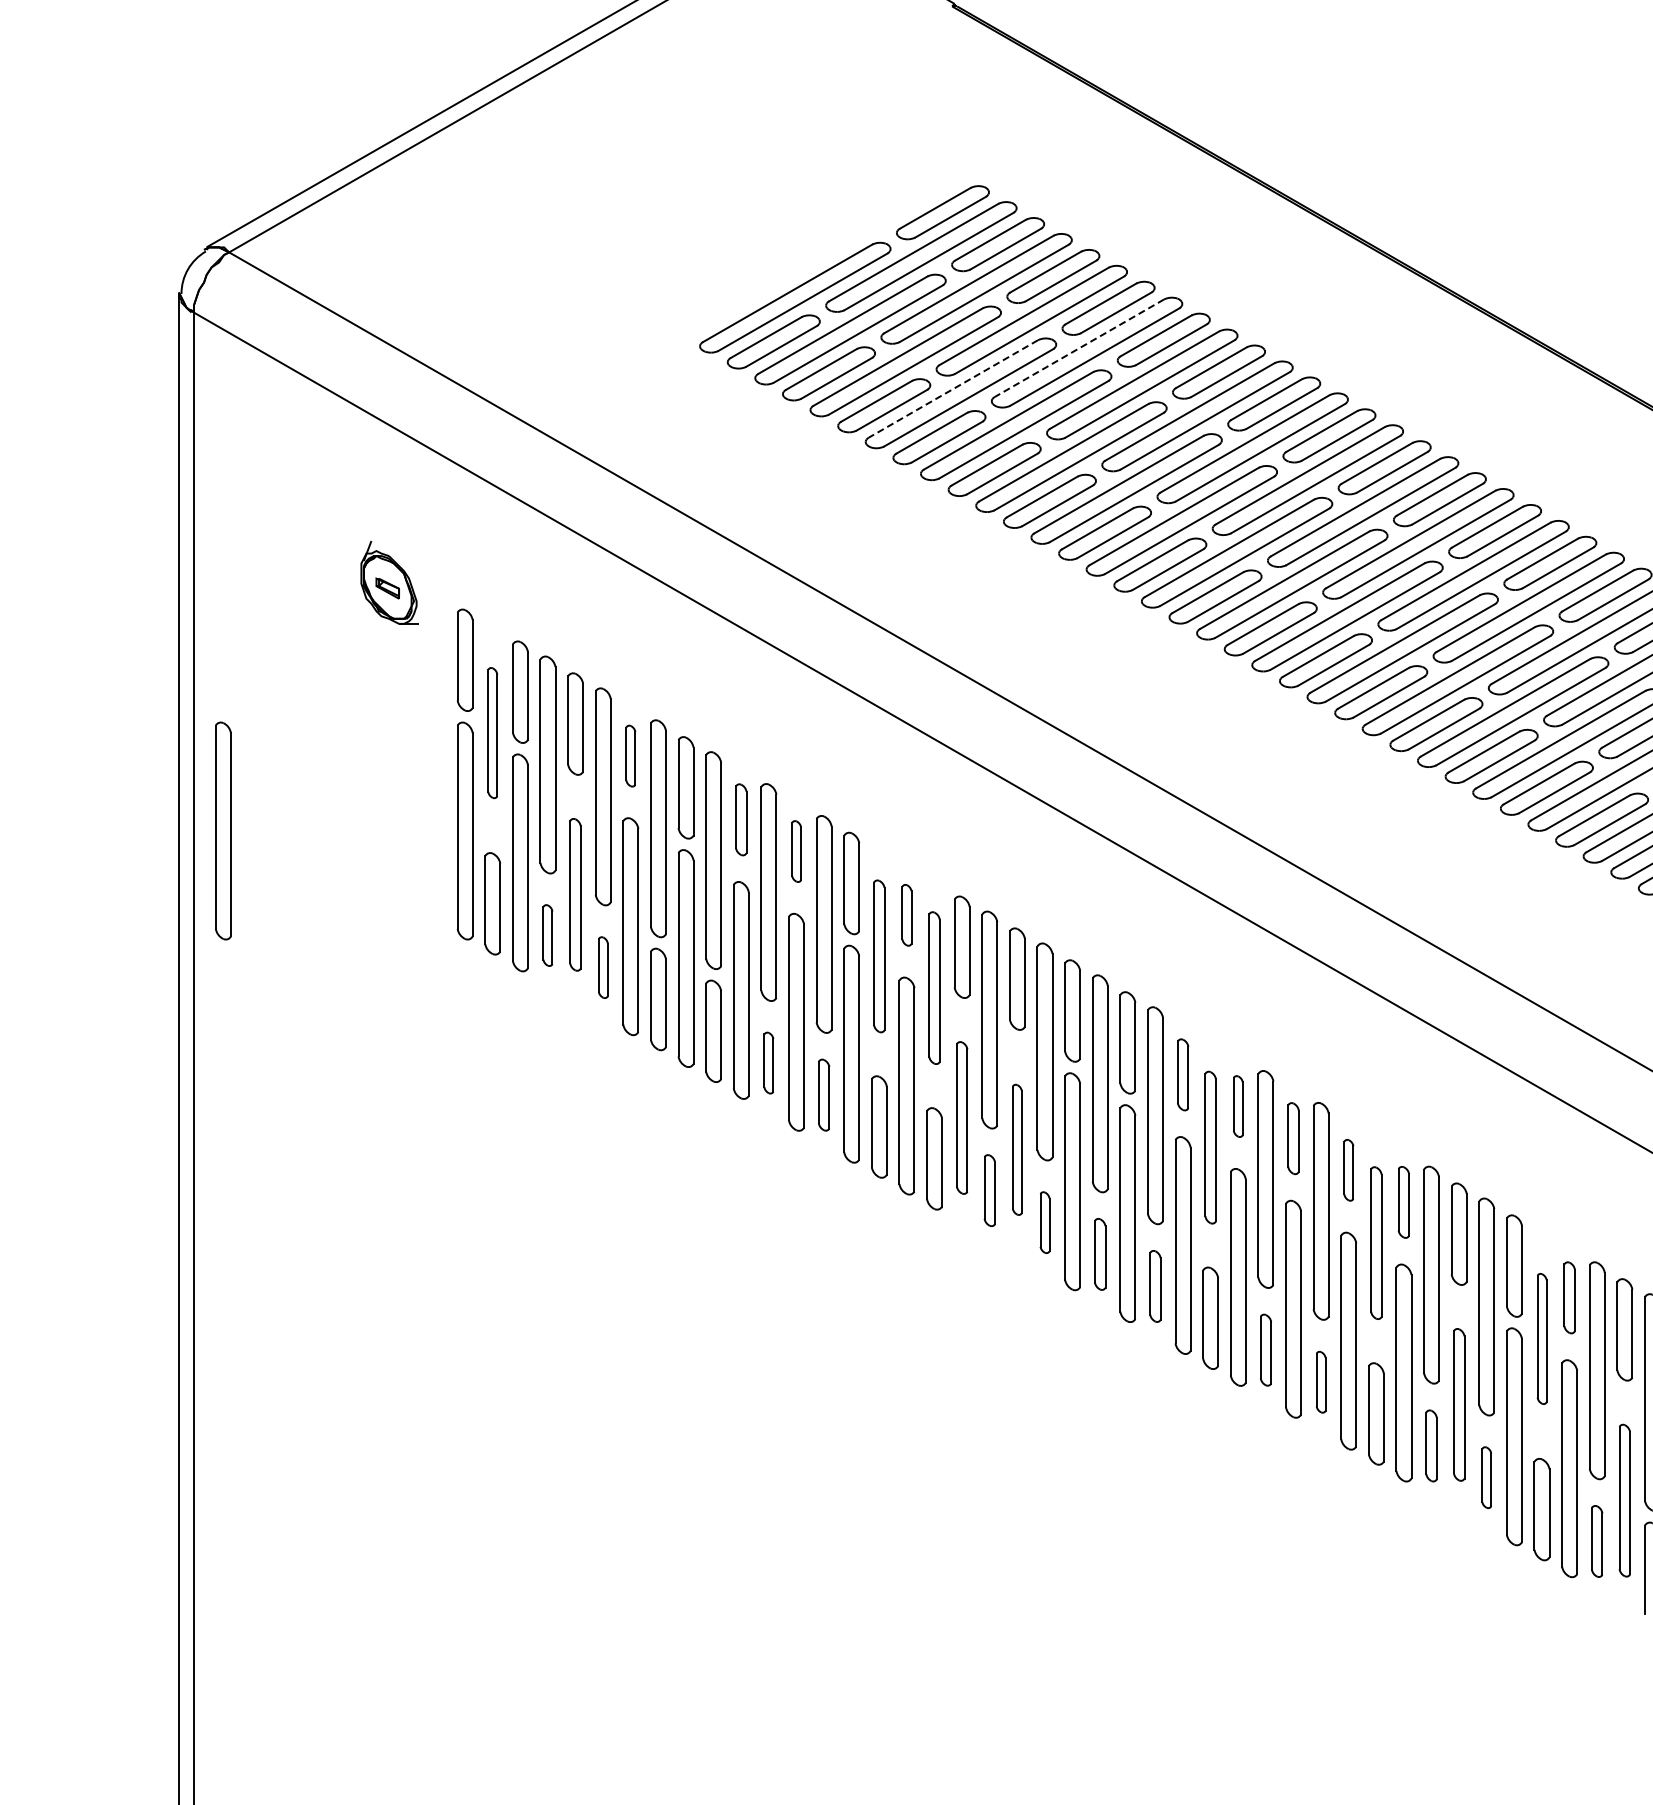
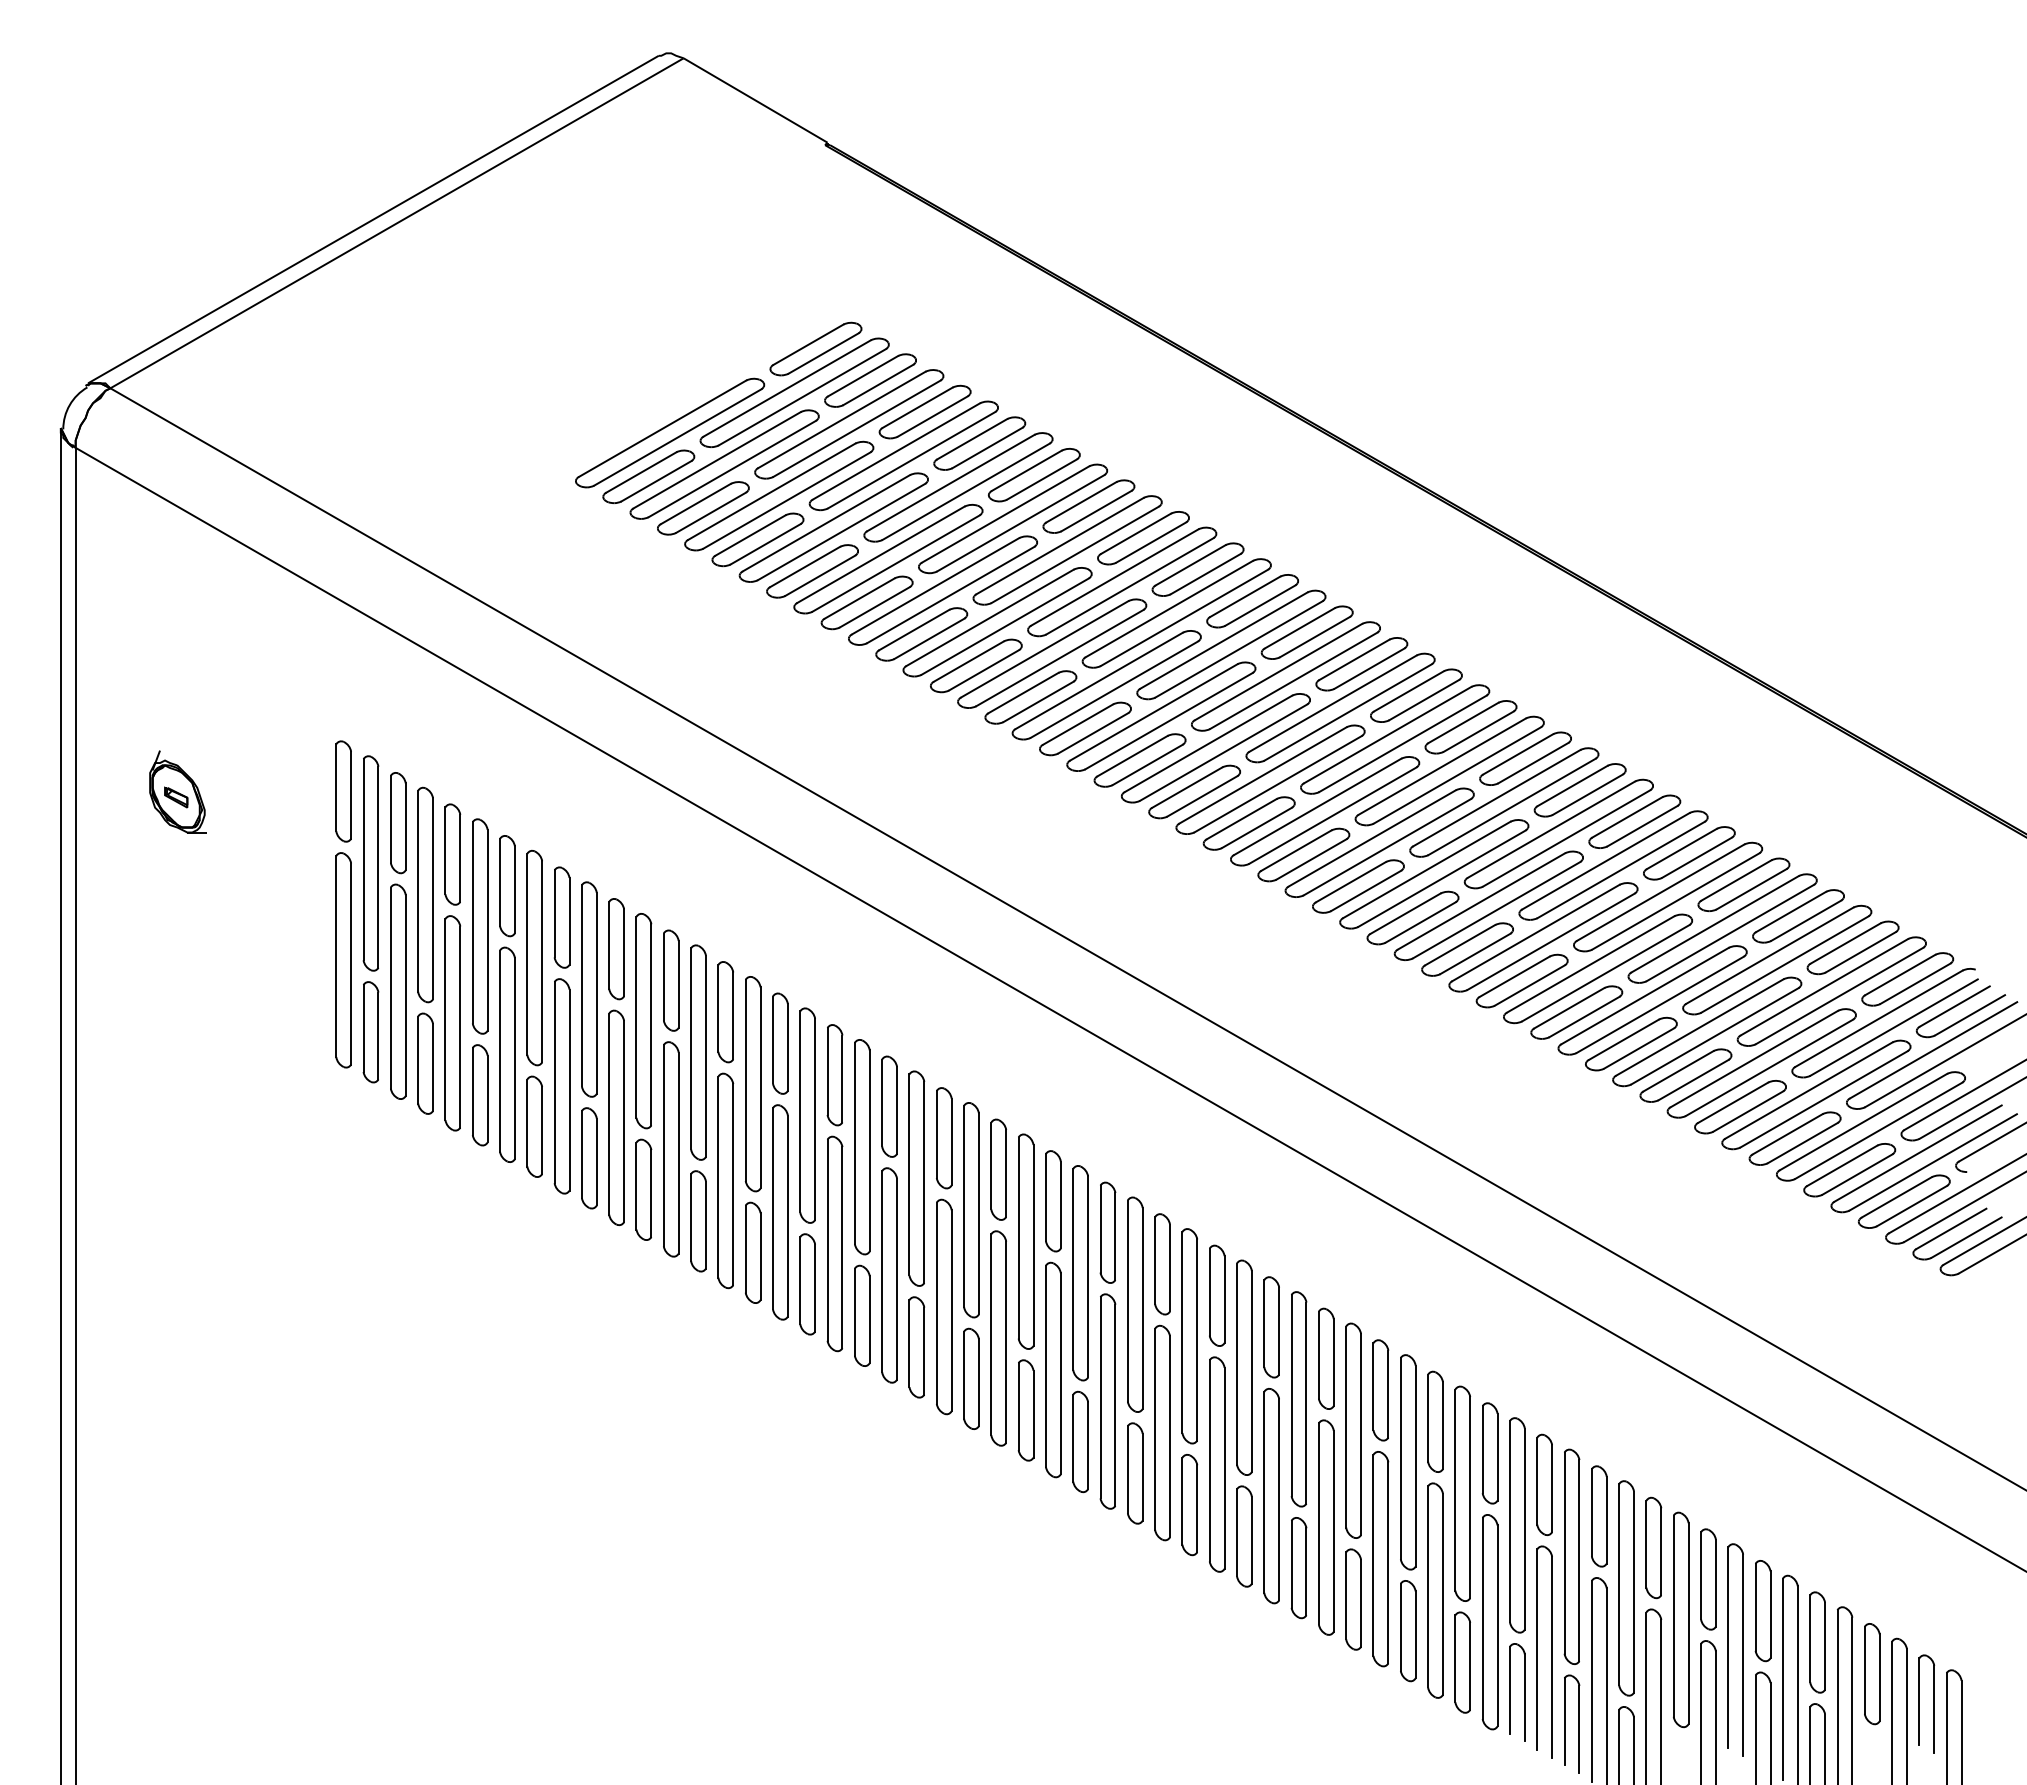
line: (1078, 348) -> (950, 483), dashed -> solid
line: (952, 389) -> (825, 523), dashed -> solid
part: (389, 582) -> (177, 791), moved
part: (492, 733) -> (370, 863), size x1.67
part: (630, 756) -> (507, 886), size x1.67
part: (741, 820) -> (616, 949), size x1.43
part: (223, 831) -> (104, 960), removed
part: (796, 851) -> (671, 980), size x1.67
part: (575, 894) -> (452, 1023), size x1.43
part: (907, 915) -> (780, 1043), size x1.67
part: (547, 935) -> (425, 1063), size x1.67
part: (878, 956) -> (752, 1084), size x1.43
part: (603, 967) -> (480, 1095), size x1.67
part: (934, 988) -> (807, 1115), size x1.43
part: (768, 1062) -> (643, 1189), size x1.67
part: (1183, 1075) -> (1053, 1201), size x1.43
part: (824, 1095) -> (698, 1221), size x1.43
part: (1237, 1106) -> (1107, 1232), size x1.67
part: (961, 1117) -> (834, 1243), size x1.43
part: (1293, 1138) -> (1162, 1264), size x1.43
part: (1210, 1147) -> (1080, 1273), size x1.43
part: (1017, 1149) -> (889, 1275), size x1.67
part: (1349, 1170) -> (1217, 1295), size x1.67
part: (989, 1190) -> (862, 1315), size x1.43
part: (1403, 1202) -> (1271, 1327), size x1.43
part: (1044, 1222) -> (916, 1347), size x1.67
part: (1376, 1242) -> (1244, 1367), size x1.43
part: (1100, 1254) -> (971, 1378), size x1.43
part: (1154, 1286) -> (1025, 1410), size x1.43
part: (1569, 1297) -> (1435, 1421), size x1.43
part: (1542, 1339) -> (1408, 1462), size x1.67
part: (1266, 1350) -> (1135, 1473), size x1.43
part: (1320, 1382) -> (1189, 1505), size x1.67
part: (1459, 1404) -> (1326, 1527), size x1.43
part: (1431, 1446) -> (1298, 1568), size x1.43
part: (1486, 1477) -> (1353, 1599), size x1.67
part: (1624, 1500) -> (1489, 1622), size x1.43
part: (1596, 1541) -> (1462, 1662), size x1.43

